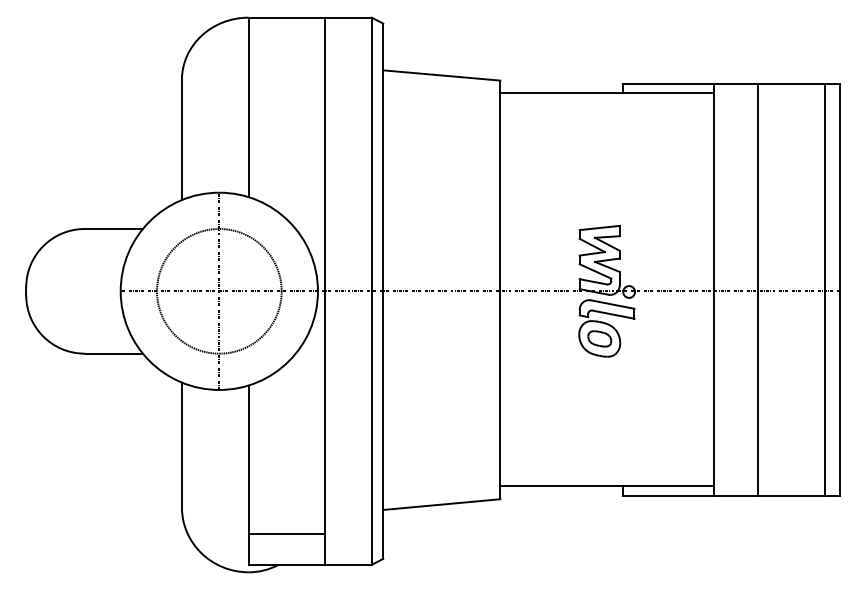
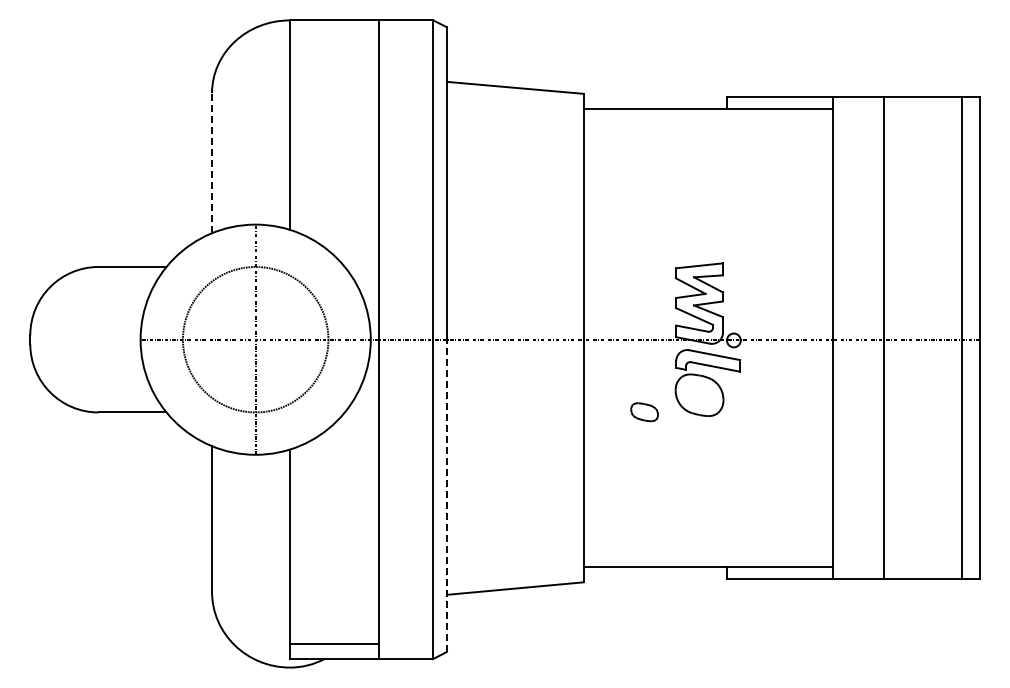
line: (182, 137) -> (212, 160), solid -> dashed
part: (599, 339) -> (644, 412), moved
line: (382, 424) -> (446, 495), solid -> dashed
line: (286, 534) -> (333, 644), moved

